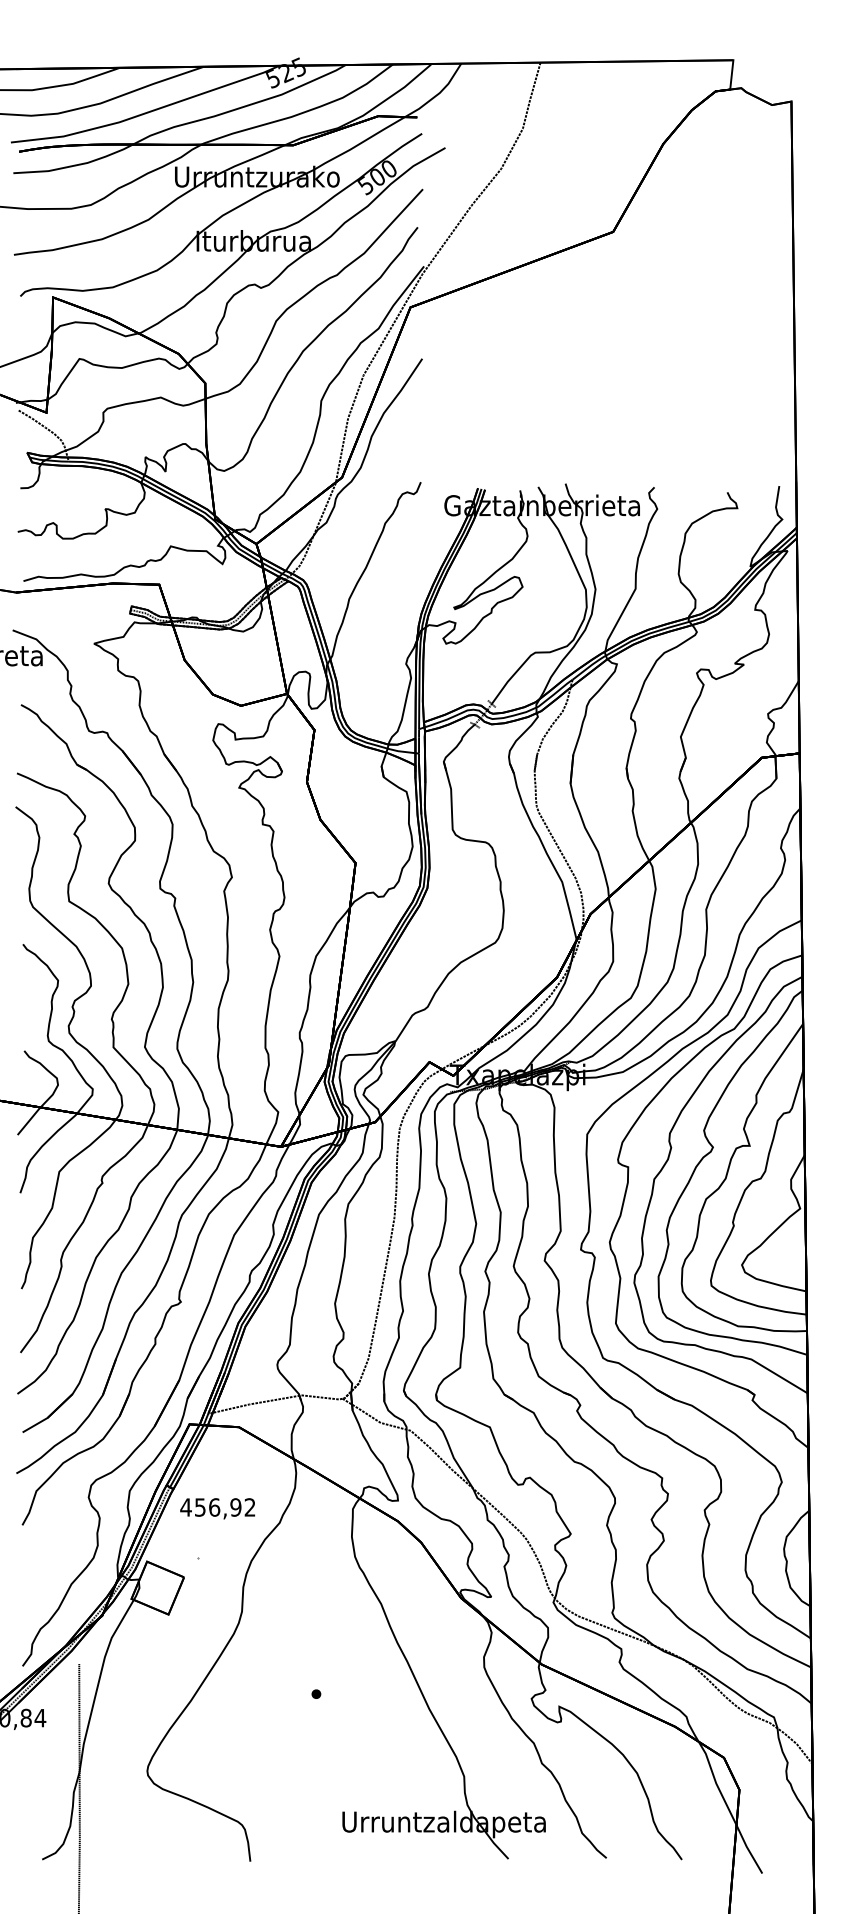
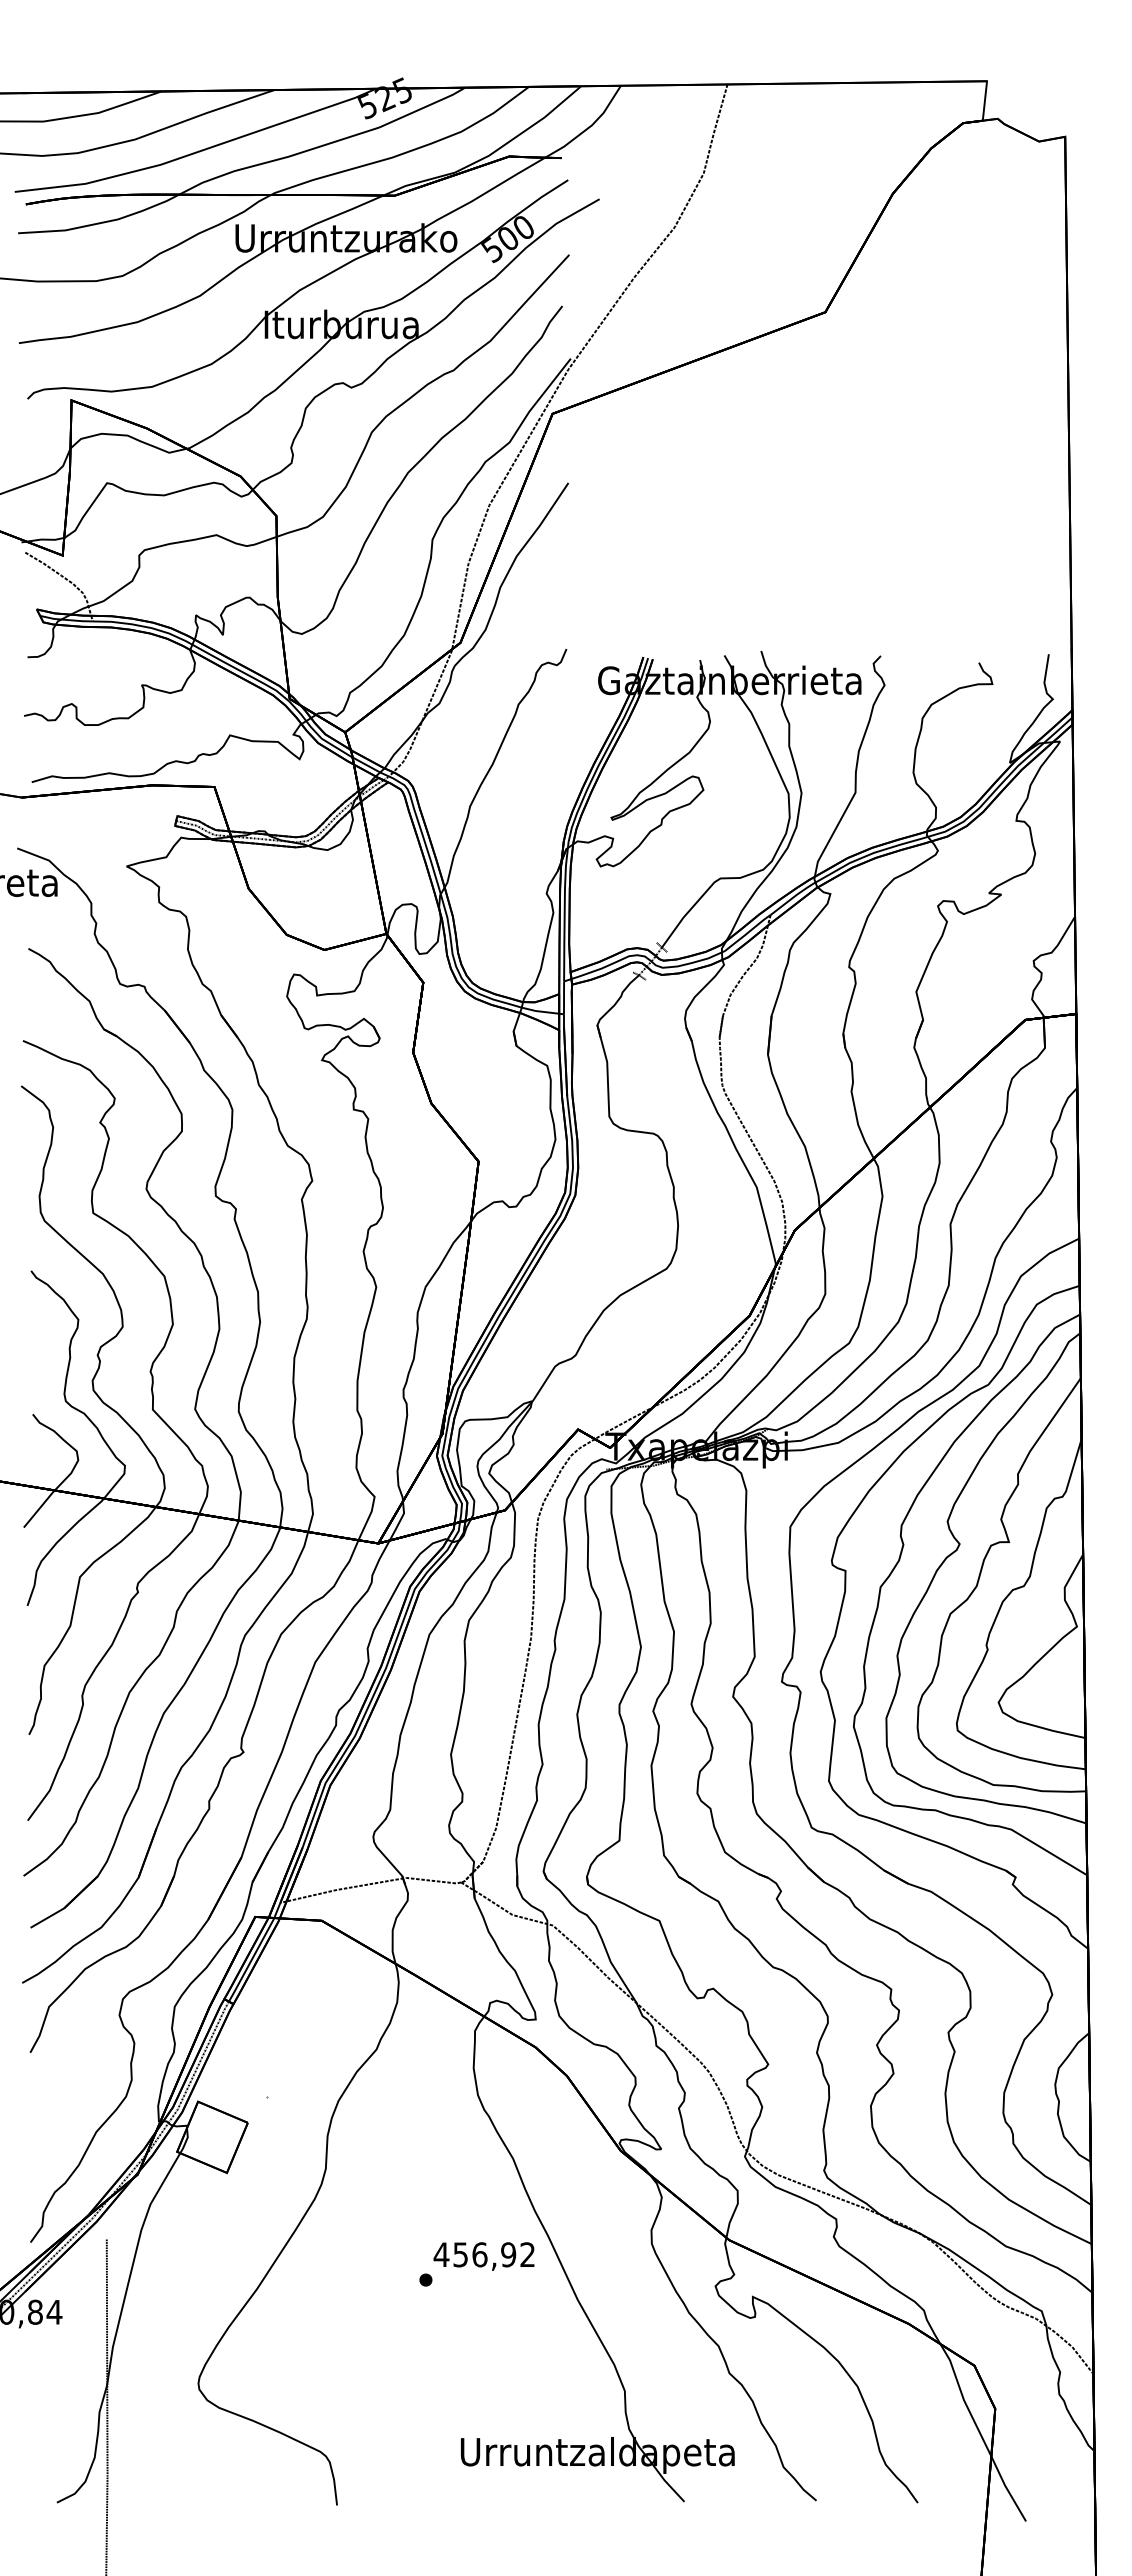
text: (217, 1508) -> (483, 2256), moved

